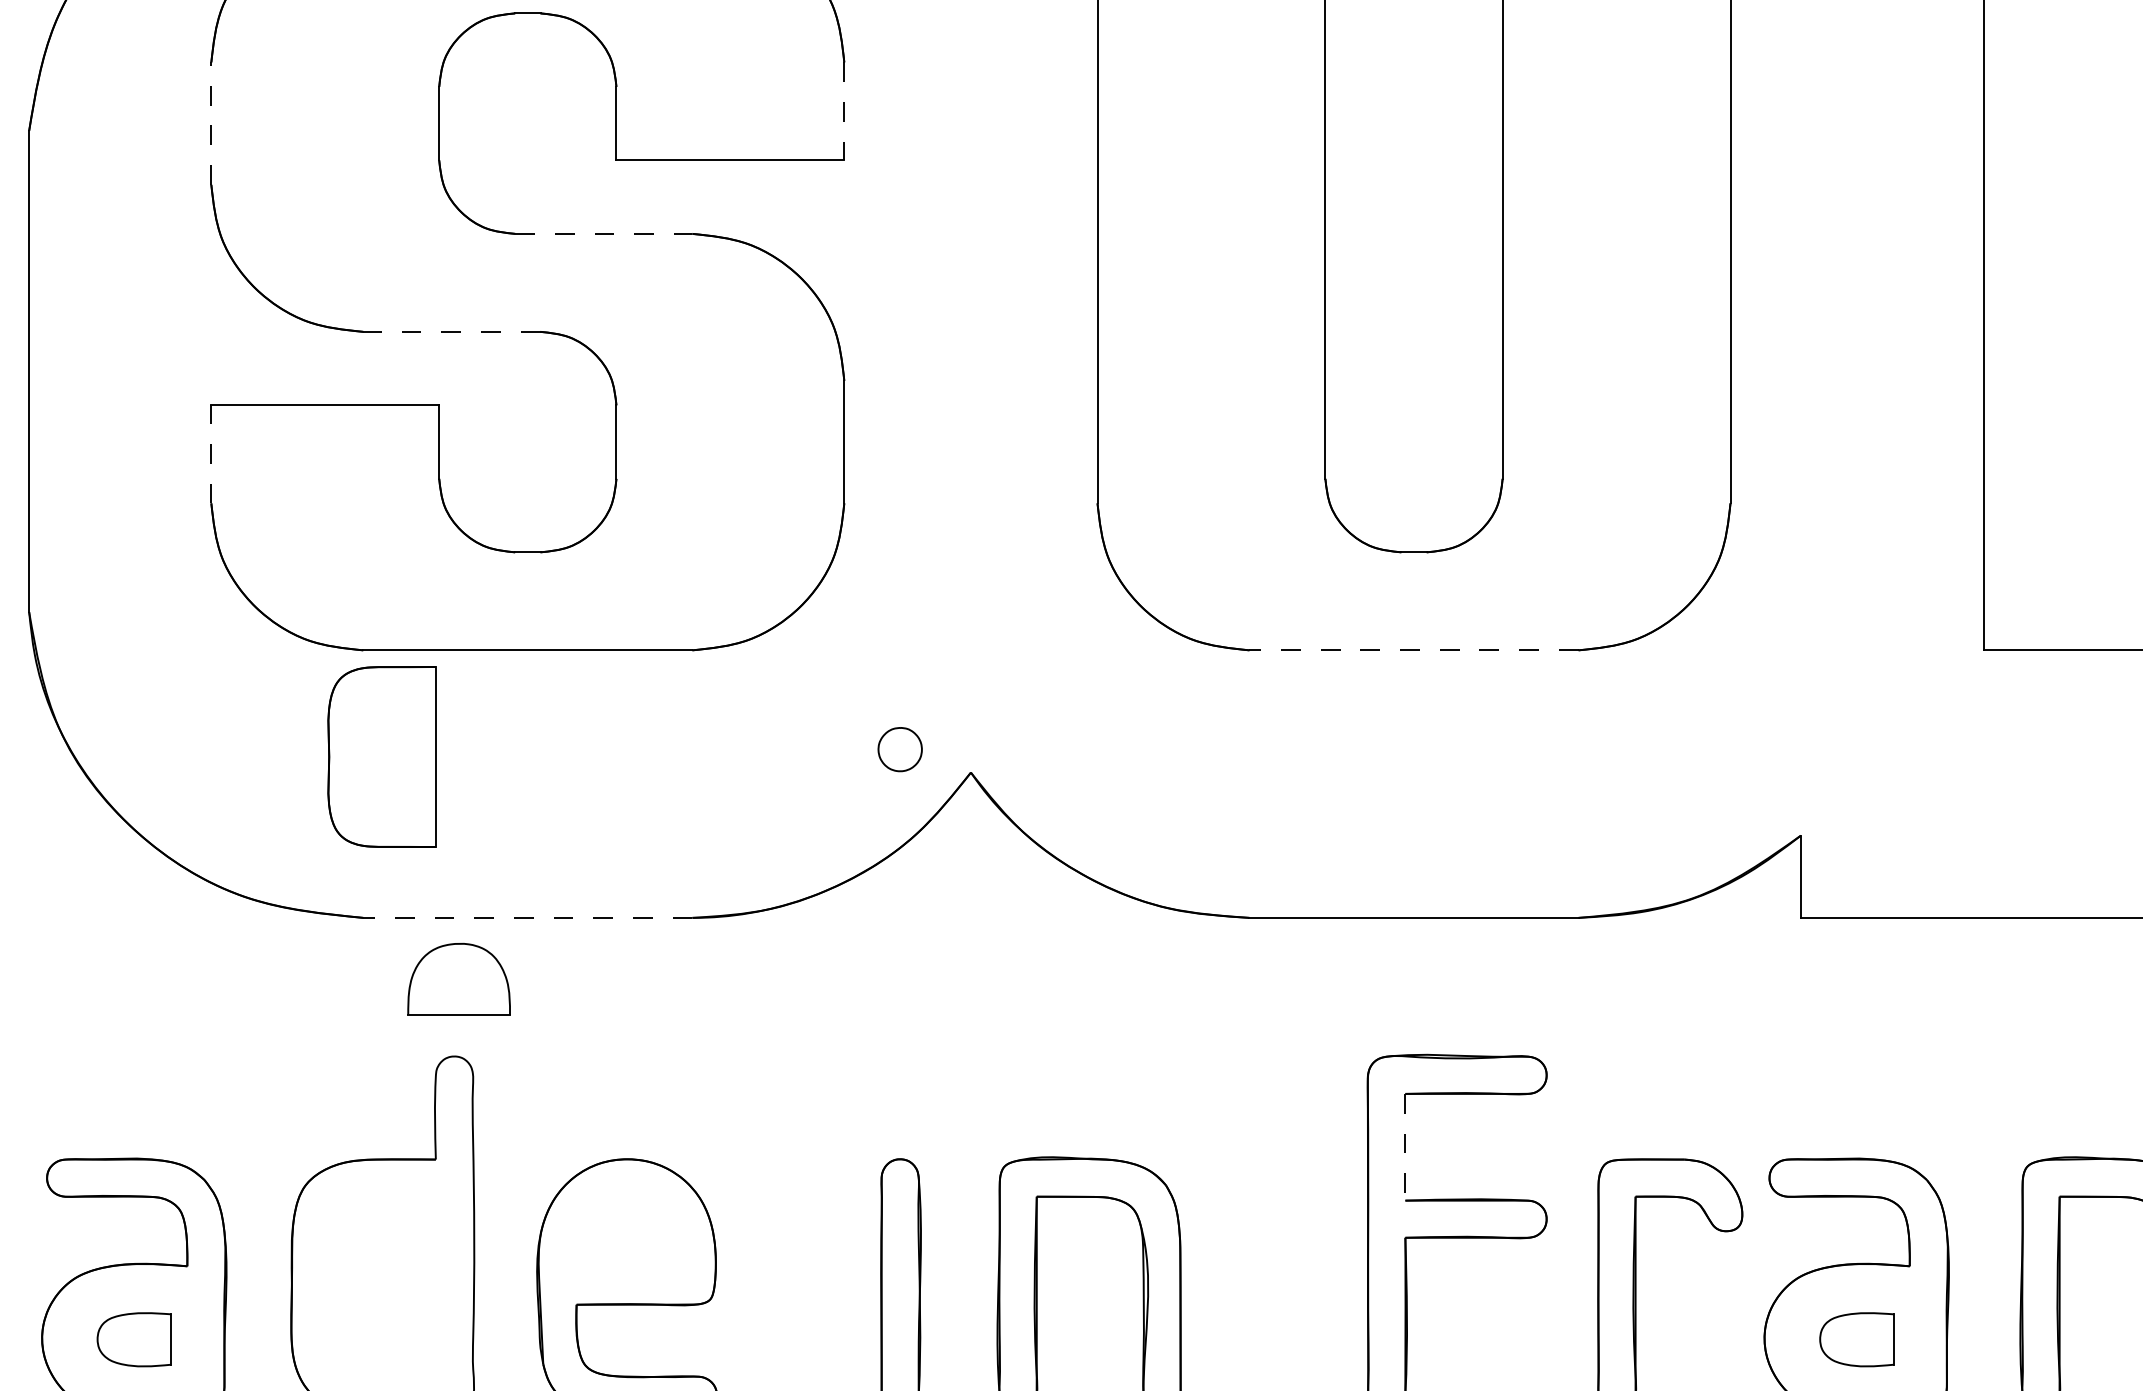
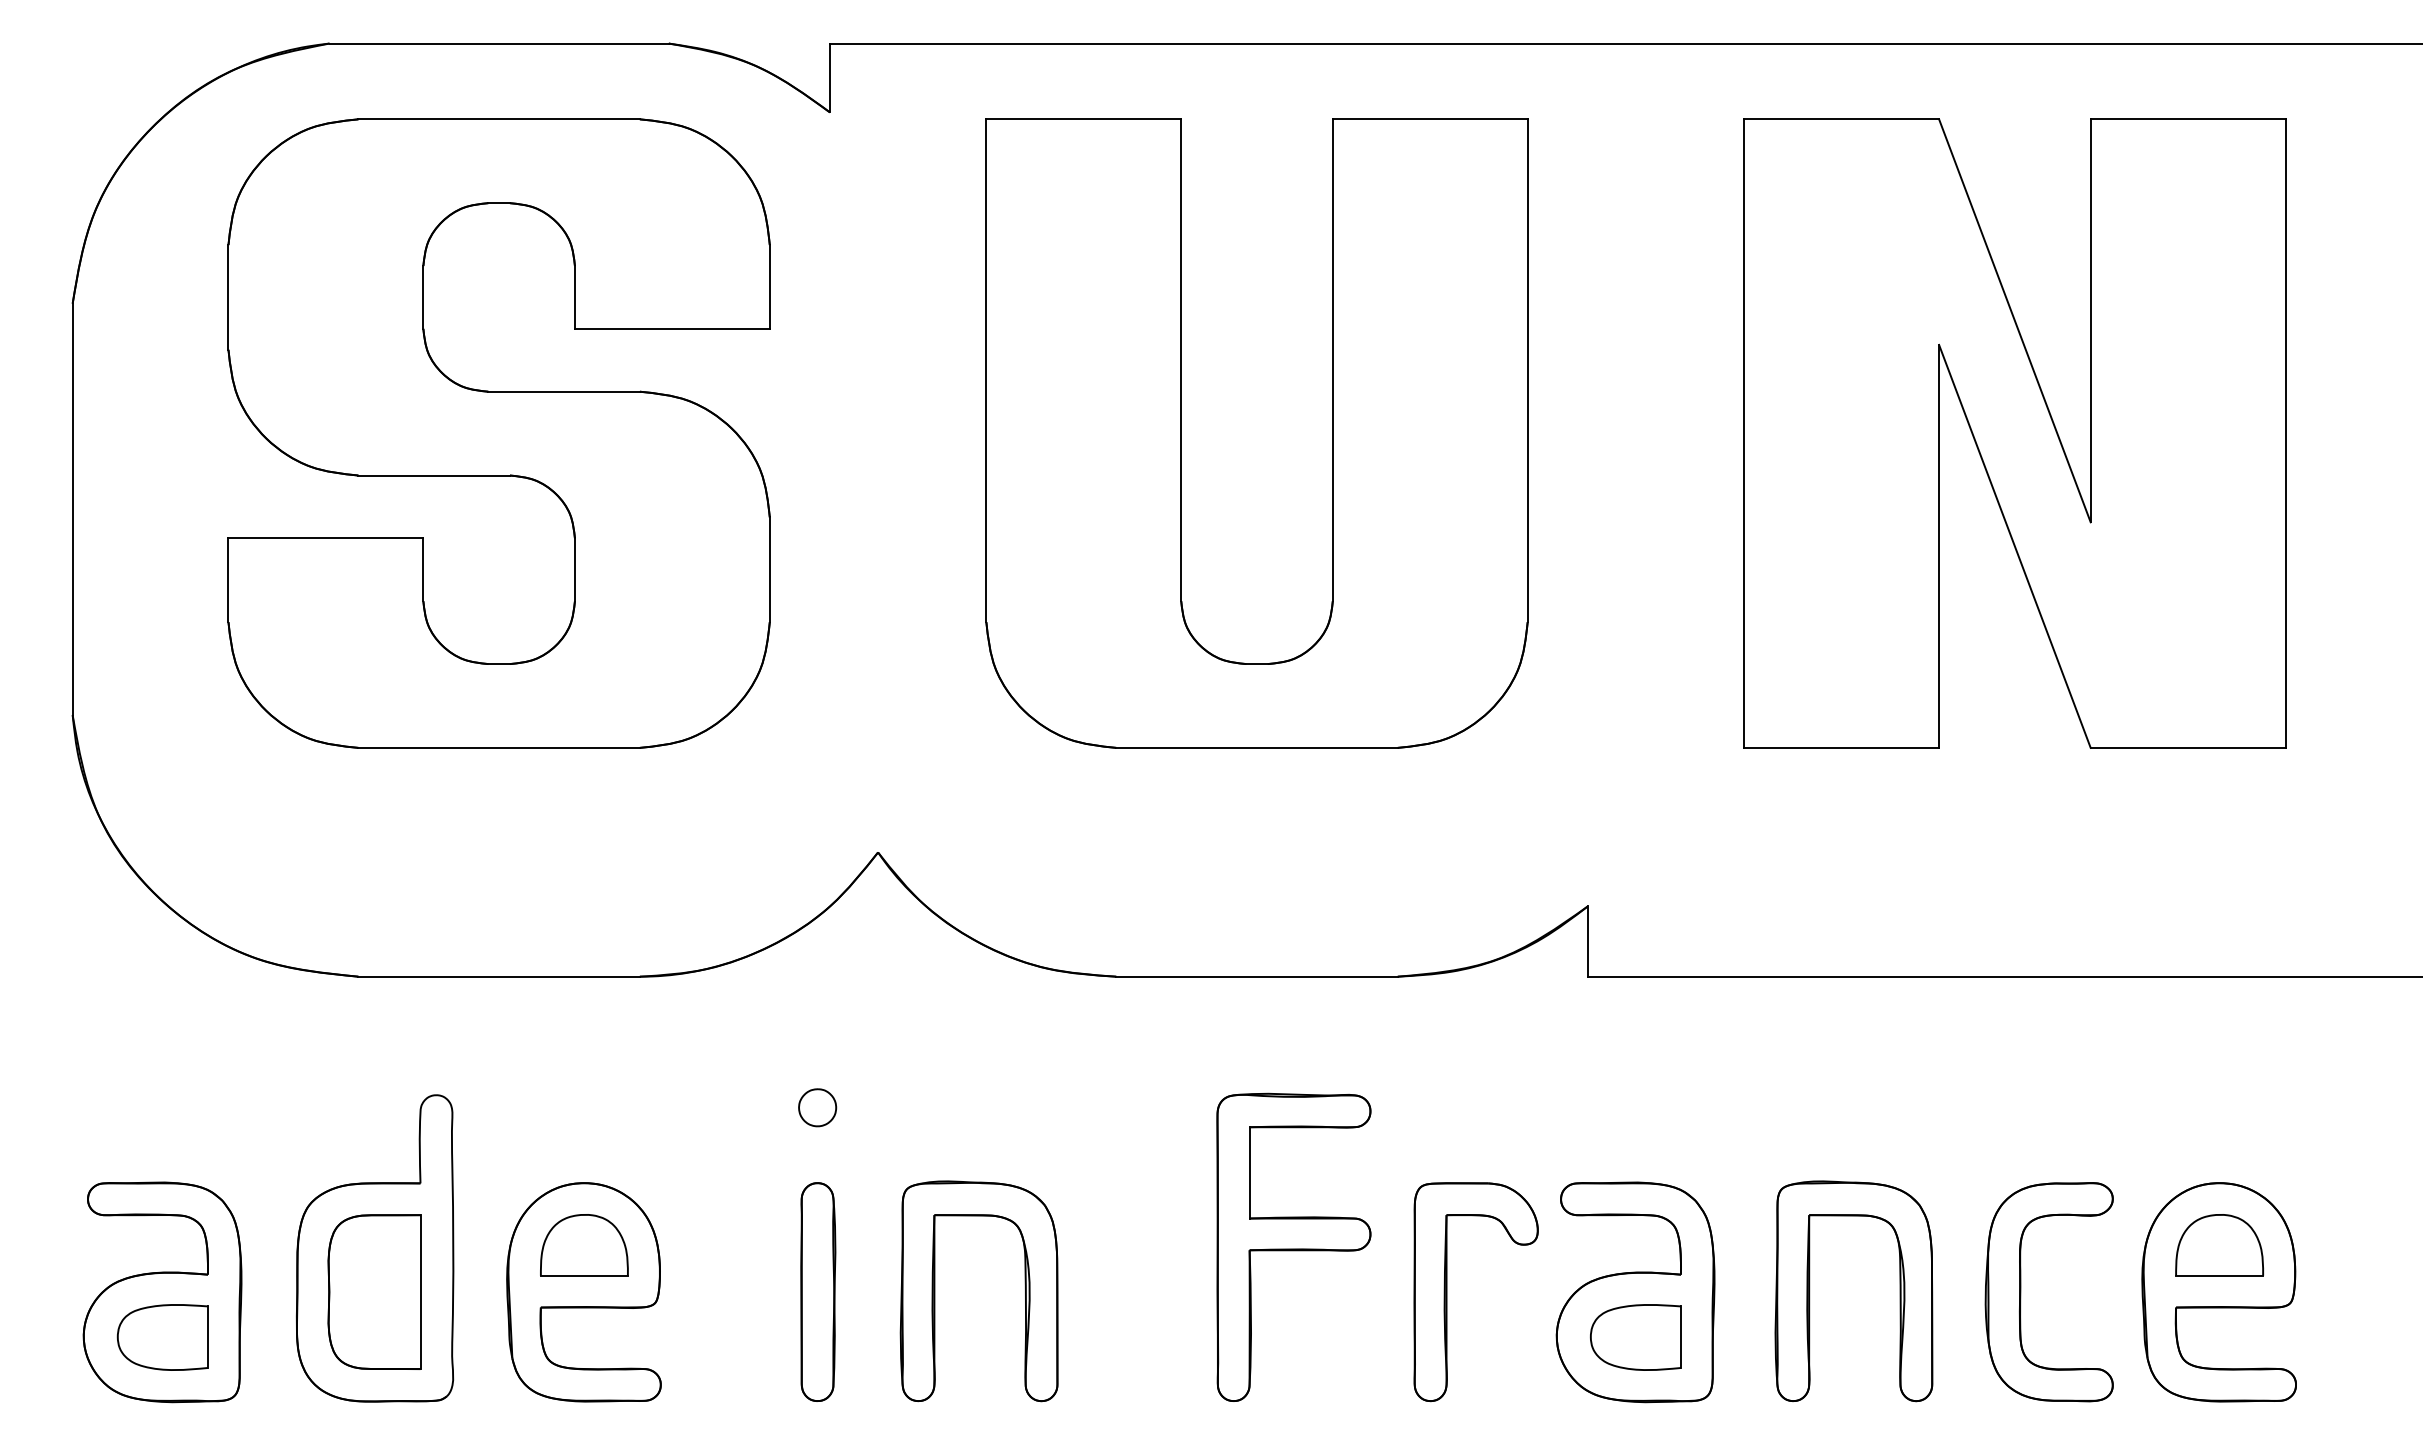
line: (843, 110) -> (769, 286), dashed -> solid
line: (211, 122) -> (228, 296), dashed -> solid
line: (604, 233) -> (564, 391), dashed -> solid
line: (452, 331) -> (434, 475), dashed -> solid
line: (211, 454) -> (228, 580), dashed -> solid
line: (1414, 649) -> (1257, 747), dashed -> solid
part: (900, 749) -> (817, 1107), moved
part: (382, 756) -> (374, 1291), moved
line: (528, 917) -> (499, 976), dashed -> solid
part: (459, 979) -> (584, 1245), moved
line: (1405, 1146) -> (1249, 1172), dashed -> solid
part: (134, 1339) -> (162, 1337), size x1.43
part: (1856, 1339) -> (1635, 1337), size x1.43

